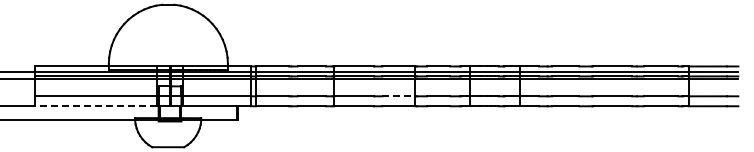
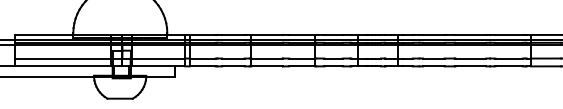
line: (399, 96) -> (302, 58), dashed -> solid
line: (96, 106) -> (63, 66), dashed -> solid

